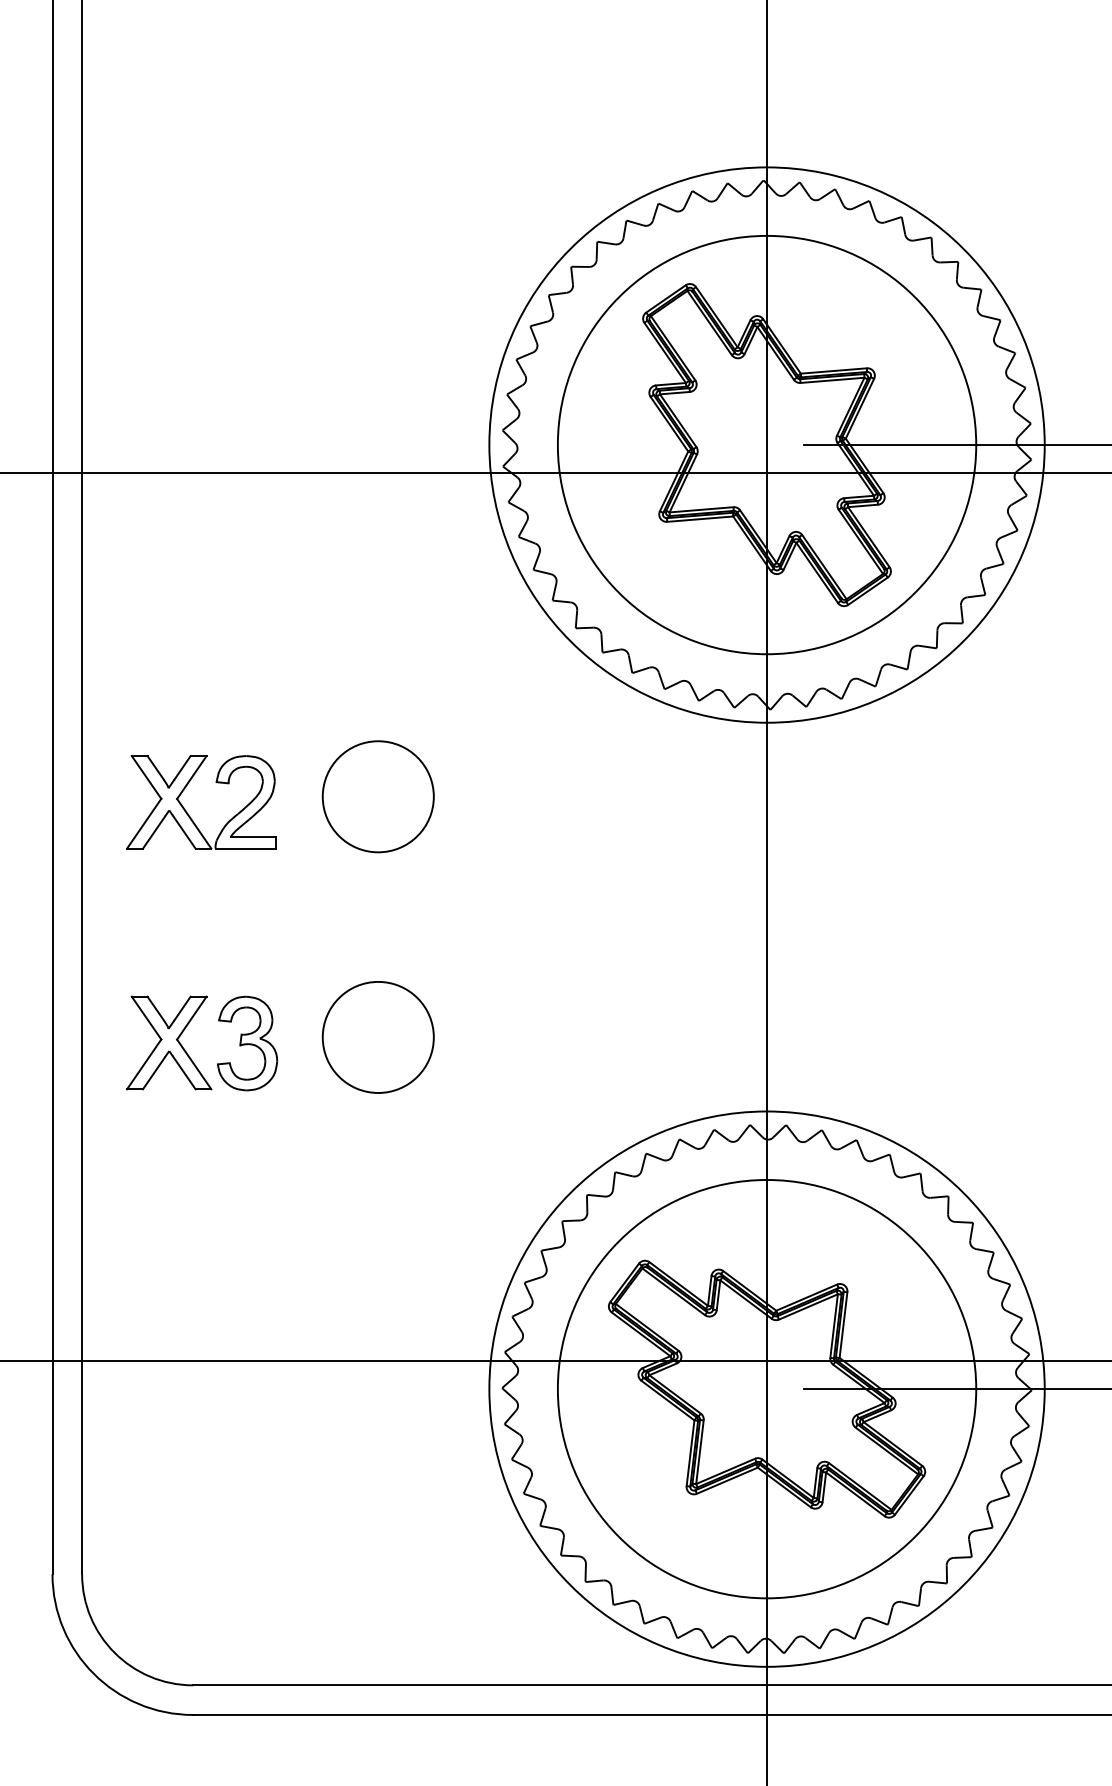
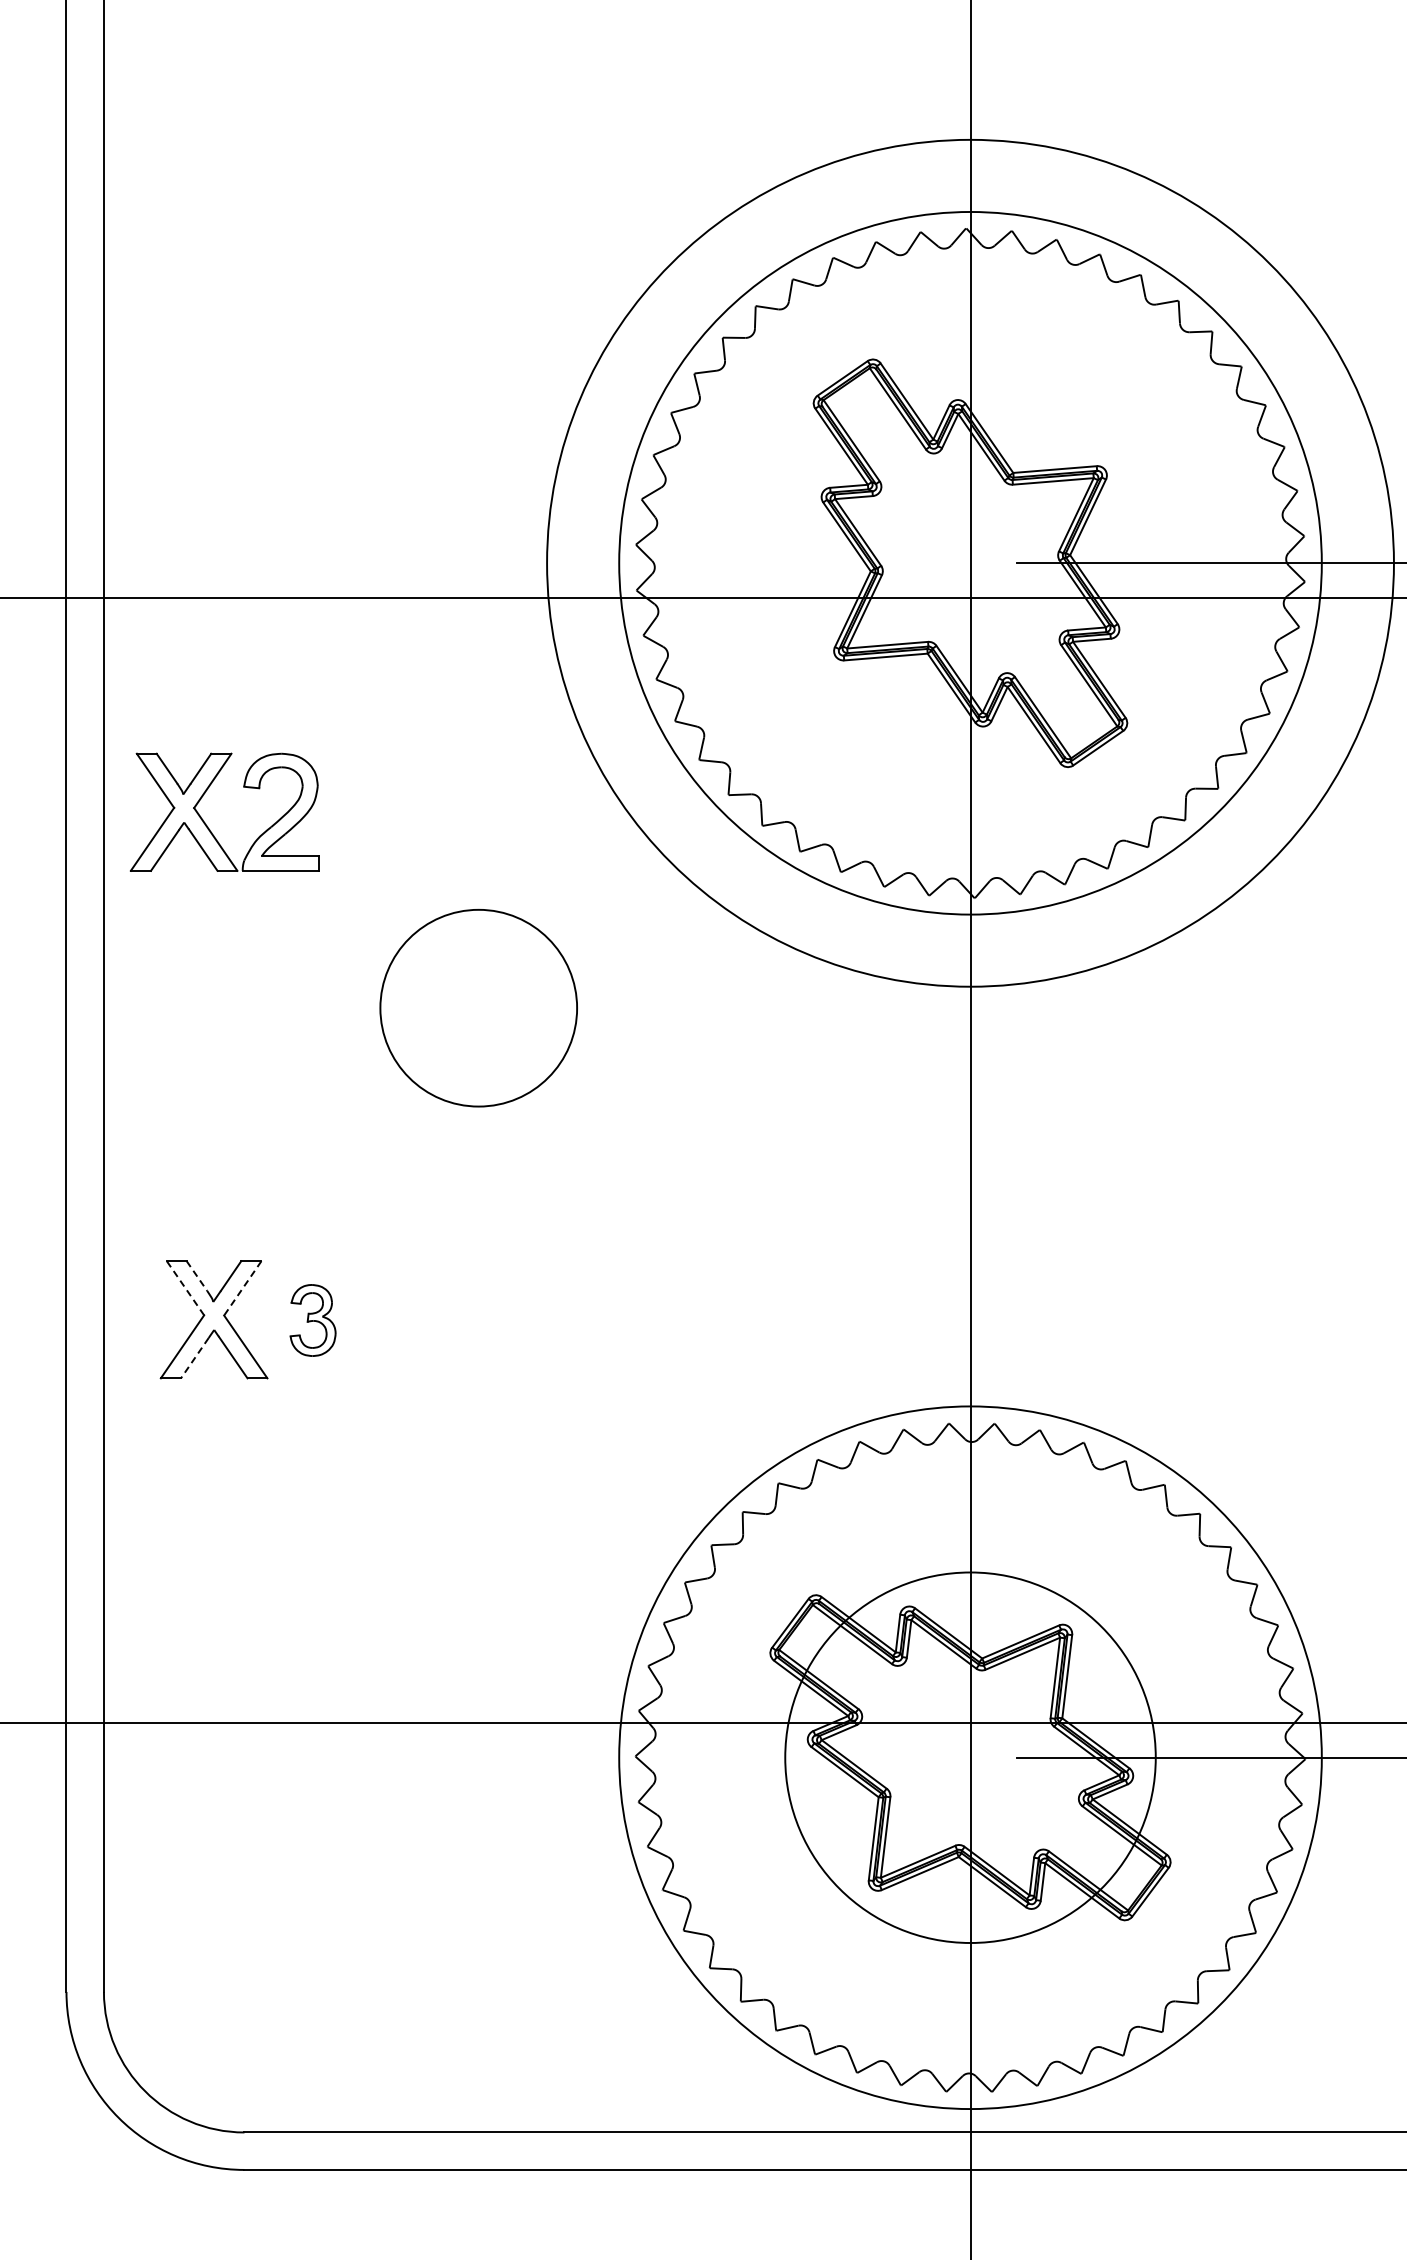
circle: (767, 444) -> (970, 562), size x1.6
circle: (378, 796) -> (478, 1008), size x1.4
part: (186, 810) -> (205, 822), moved
line: (156, 1008) -> (197, 1276), solid -> dashed
line: (146, 1018) -> (185, 1288), solid -> dashed
line: (191, 1018) -> (242, 1288), solid -> dashed
circle: (378, 1037) -> (478, 1312), removed
part: (246, 1043) -> (312, 1320), size x0.6
line: (153, 1073) -> (194, 1358), solid -> dashed
circle: (767, 1388) -> (970, 1757), size x0.7

